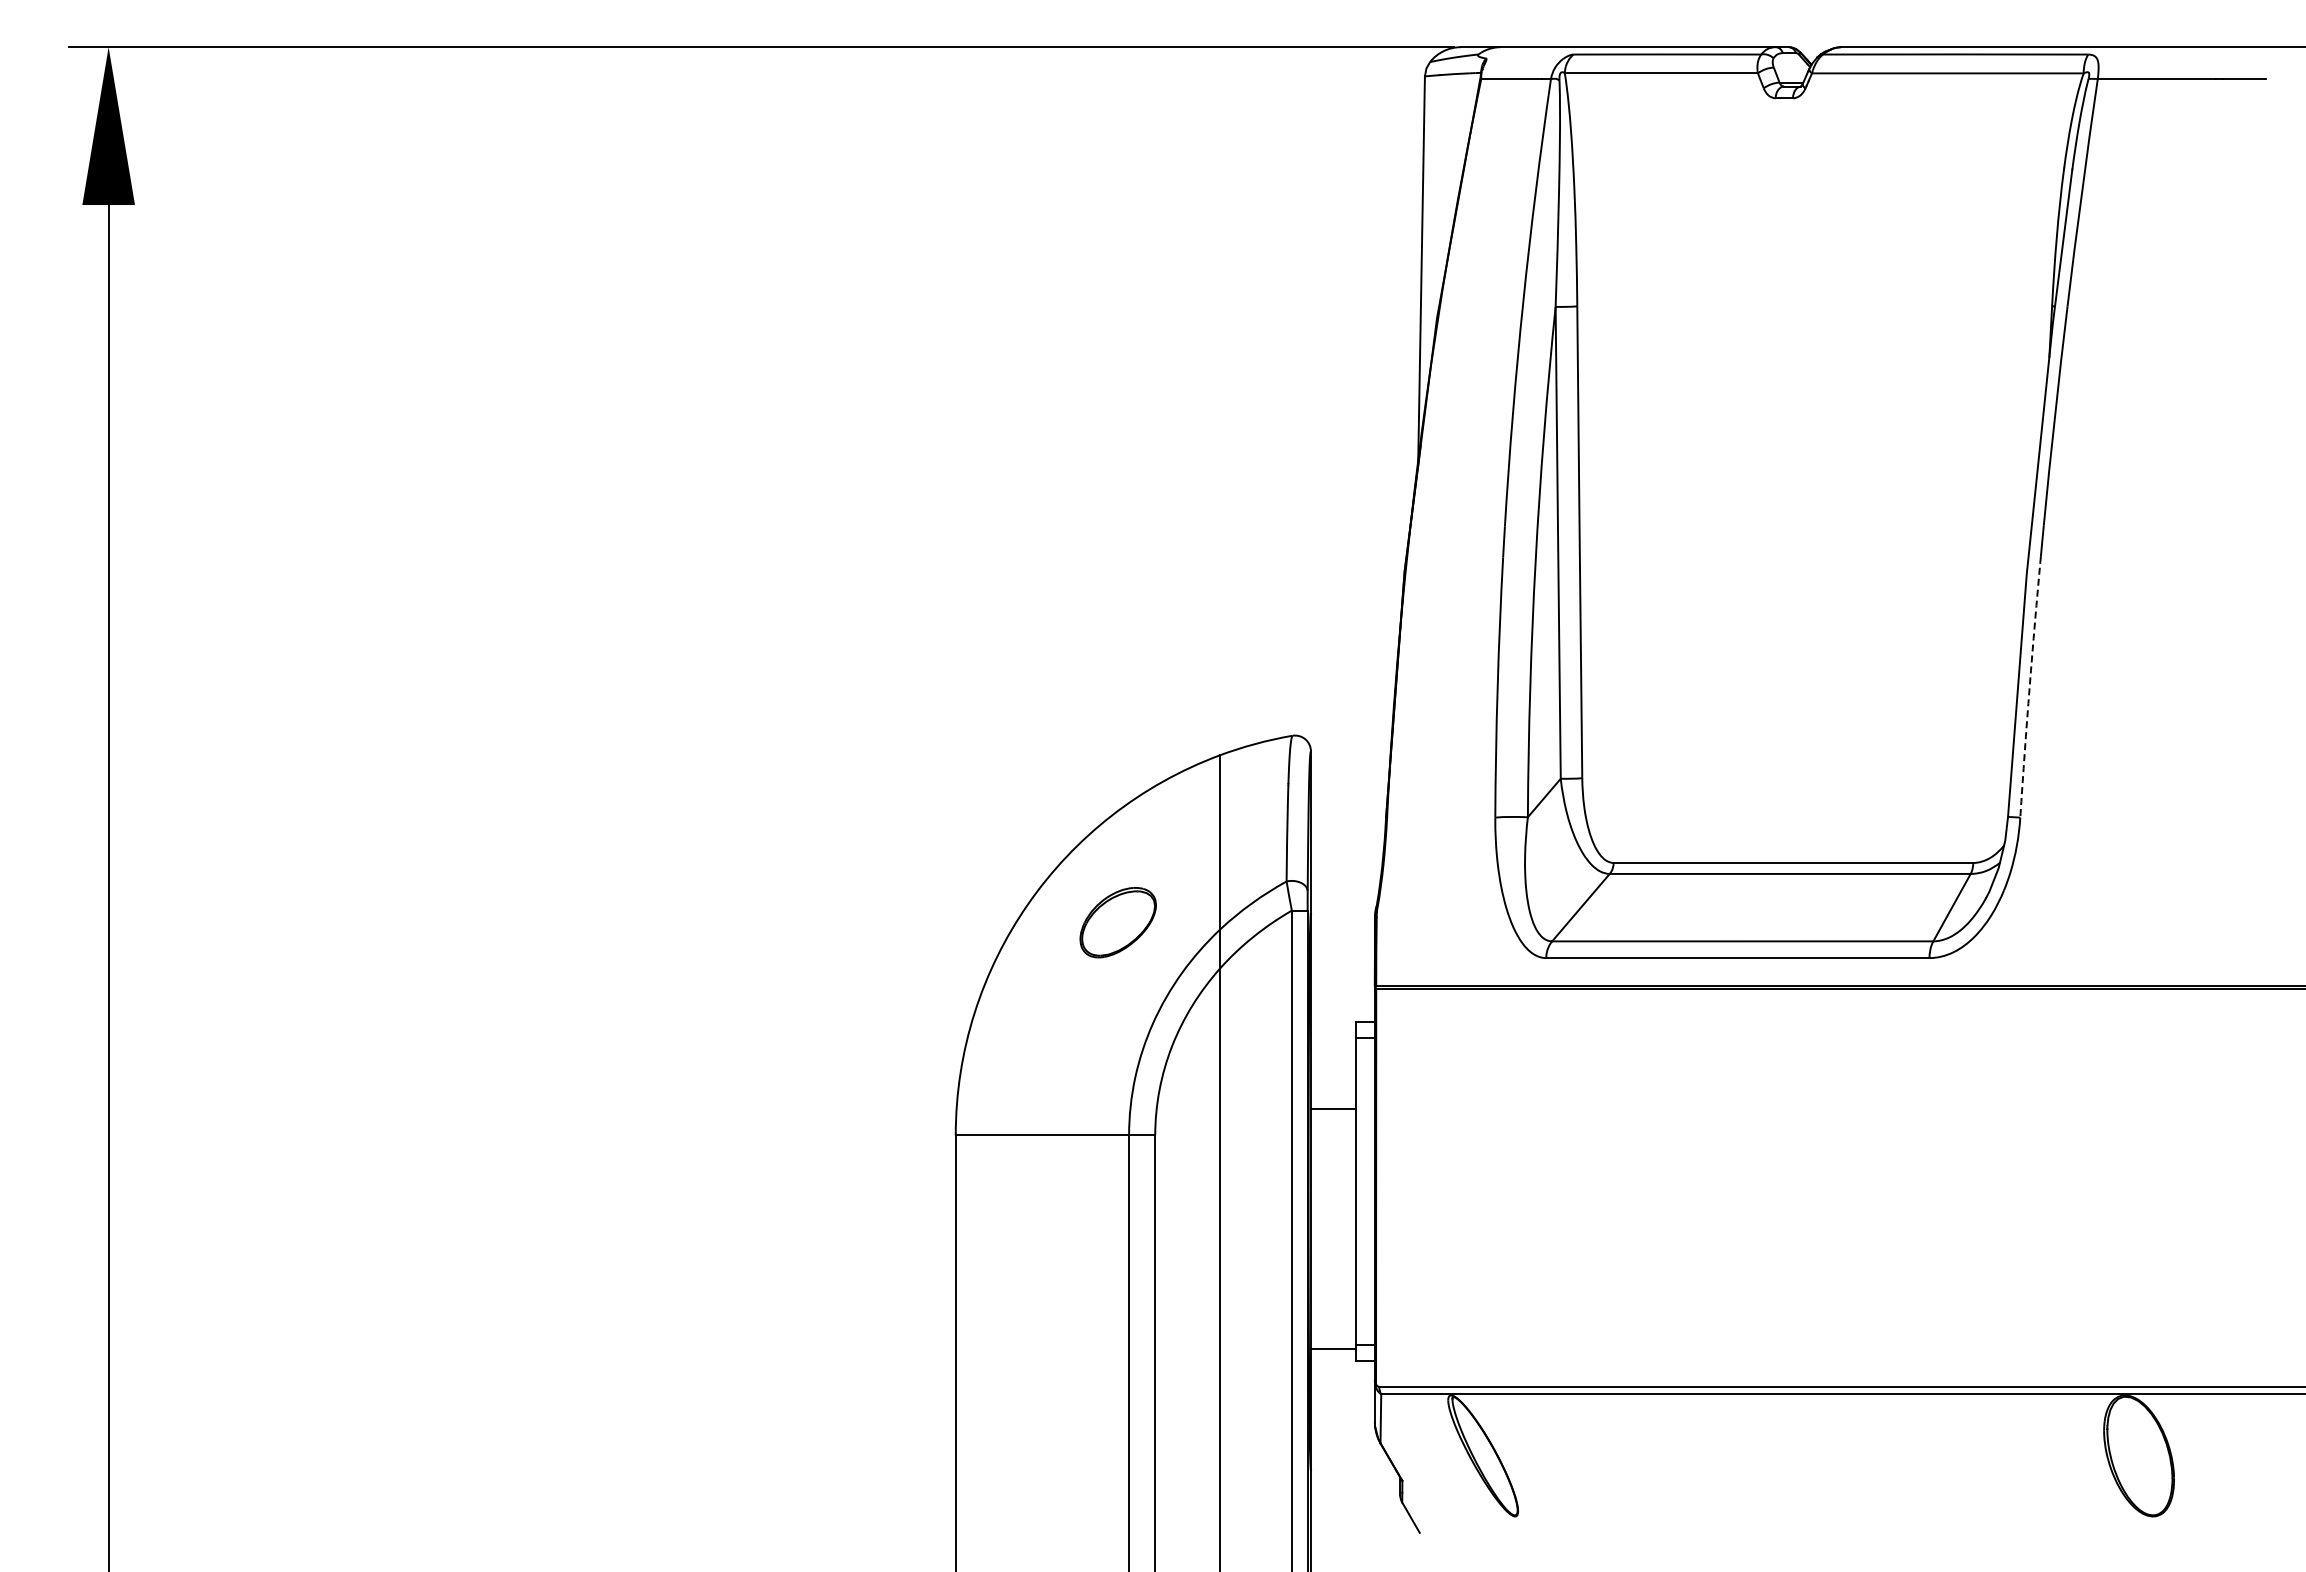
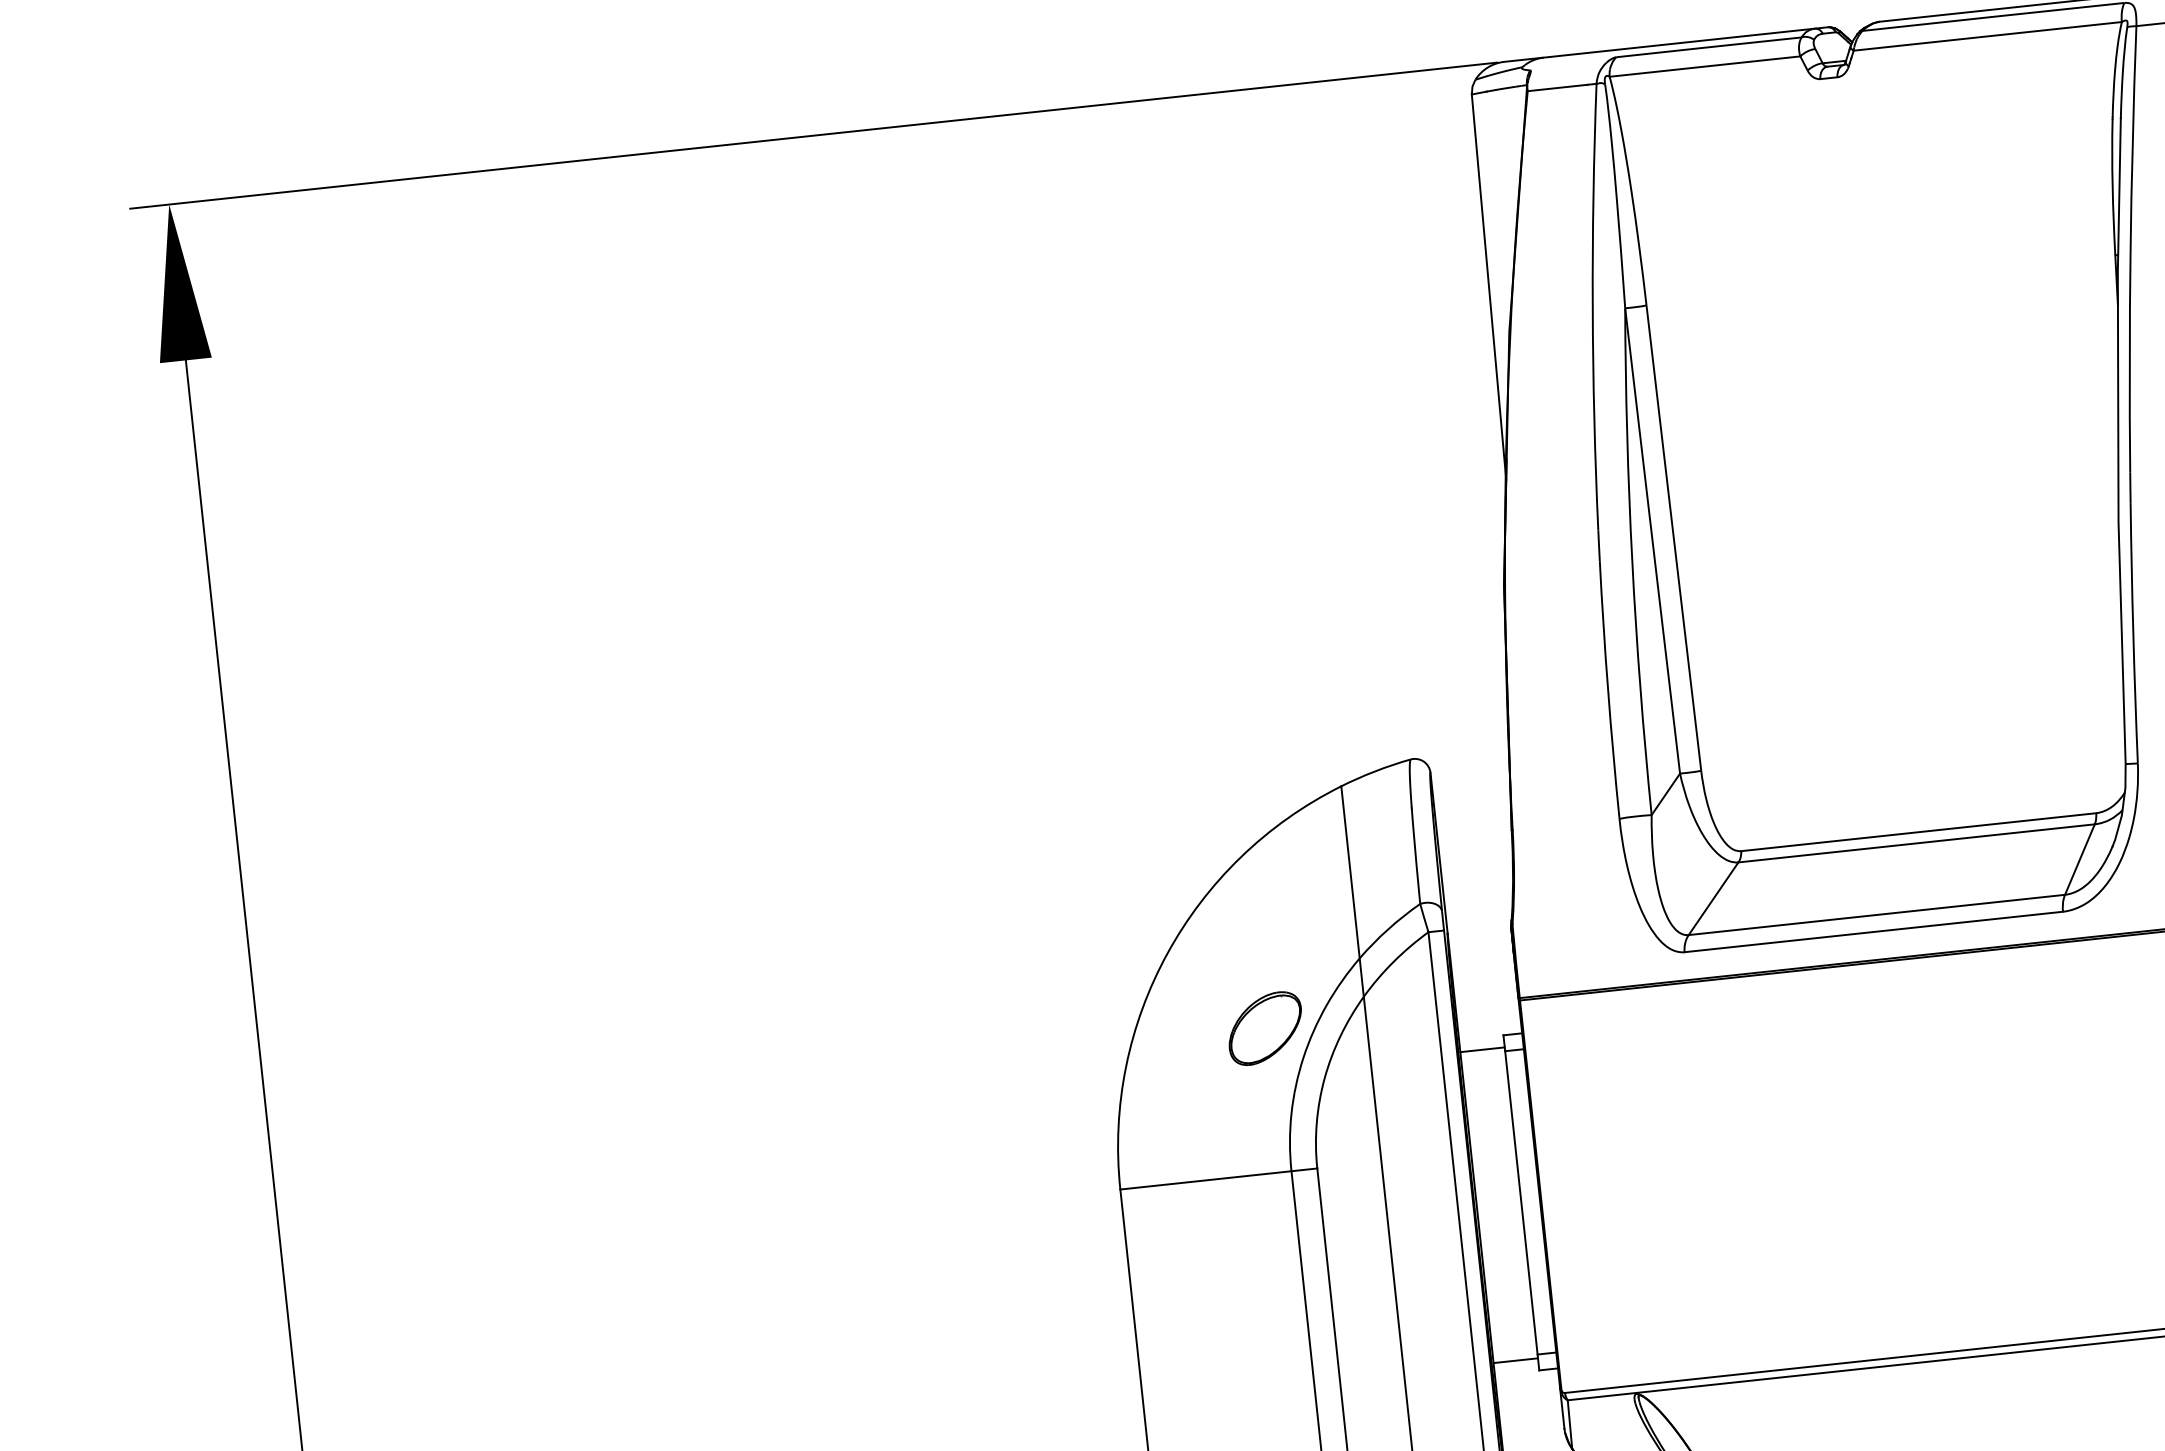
arc: (2029, 687) -> (2133, 634), dashed -> solid
part: (1117, 922) -> (1264, 1028), moved
line: (1332, 1109) -> (1481, 1050), moved

